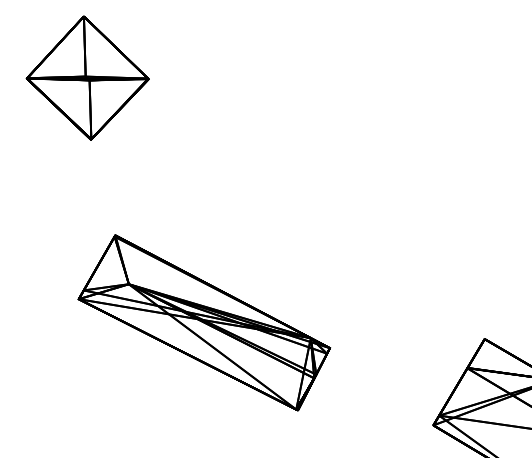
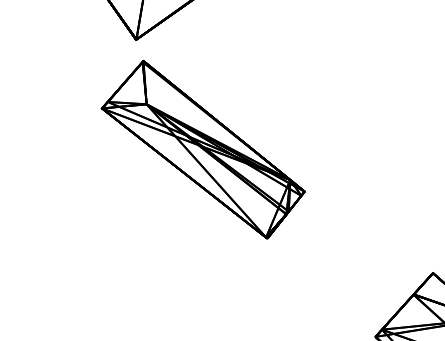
part: (204, 322) -> (203, 149), moved

